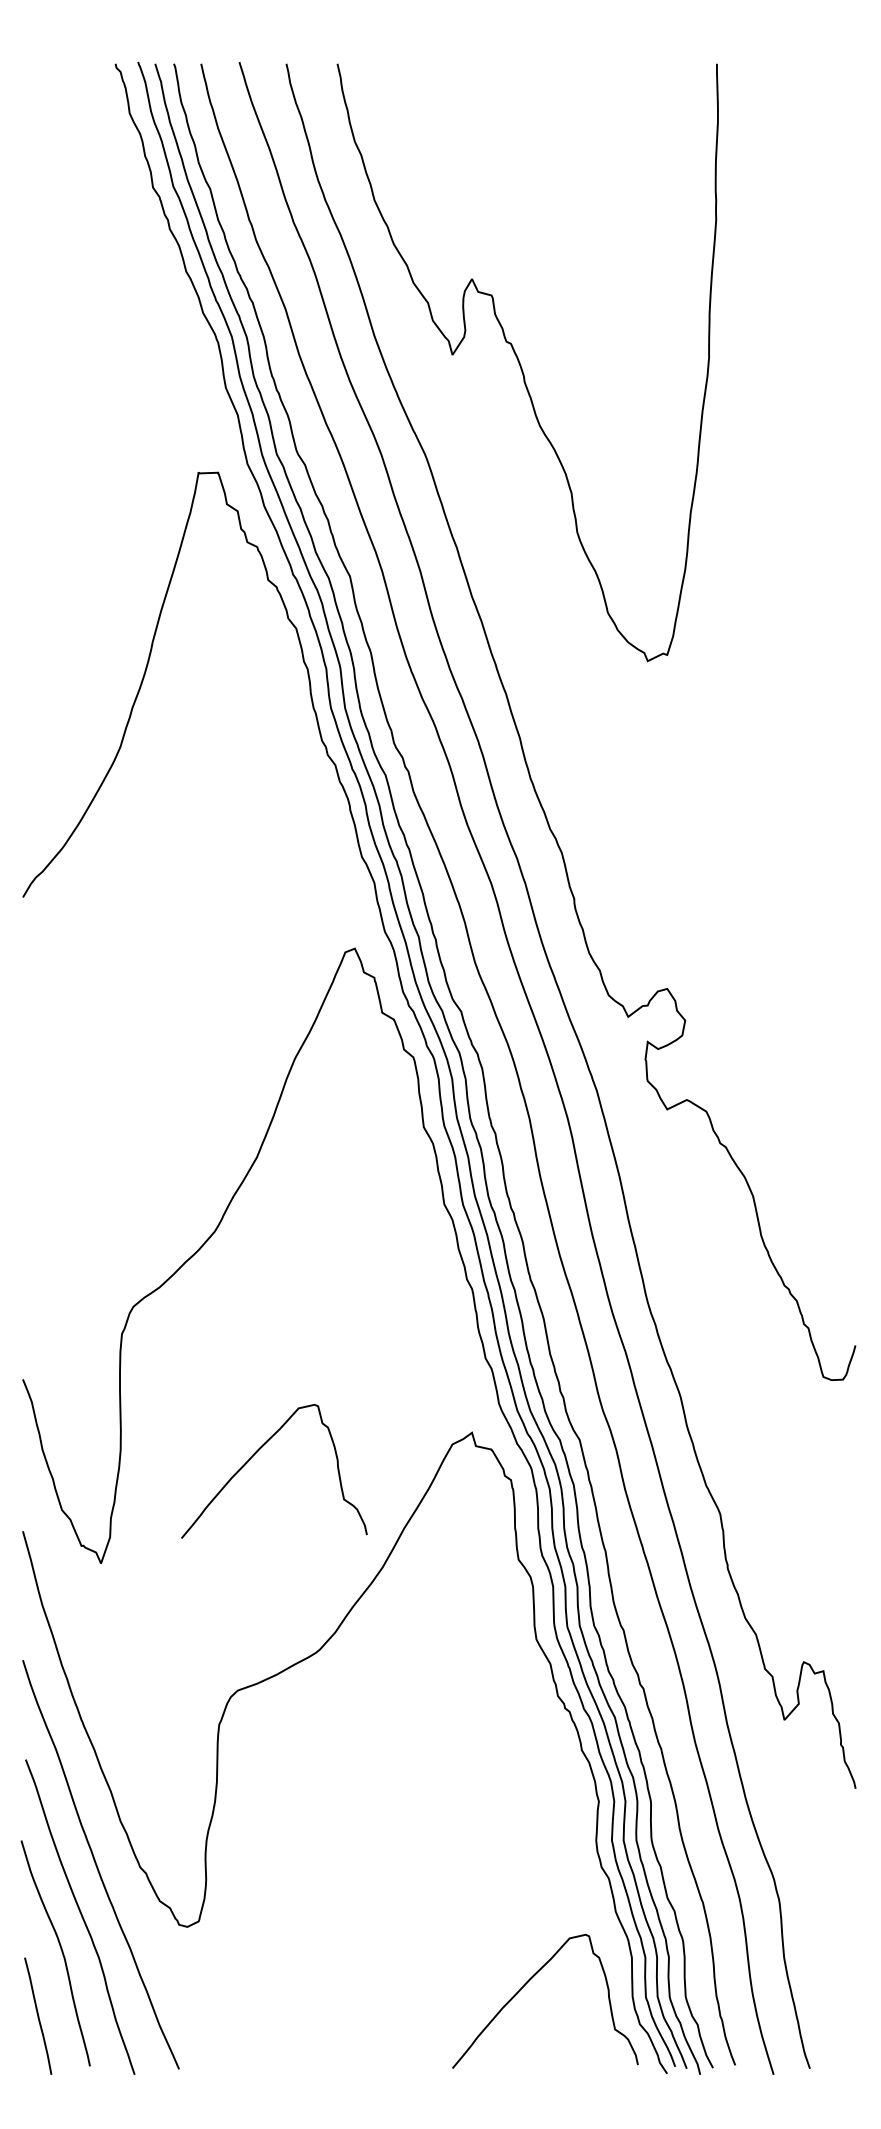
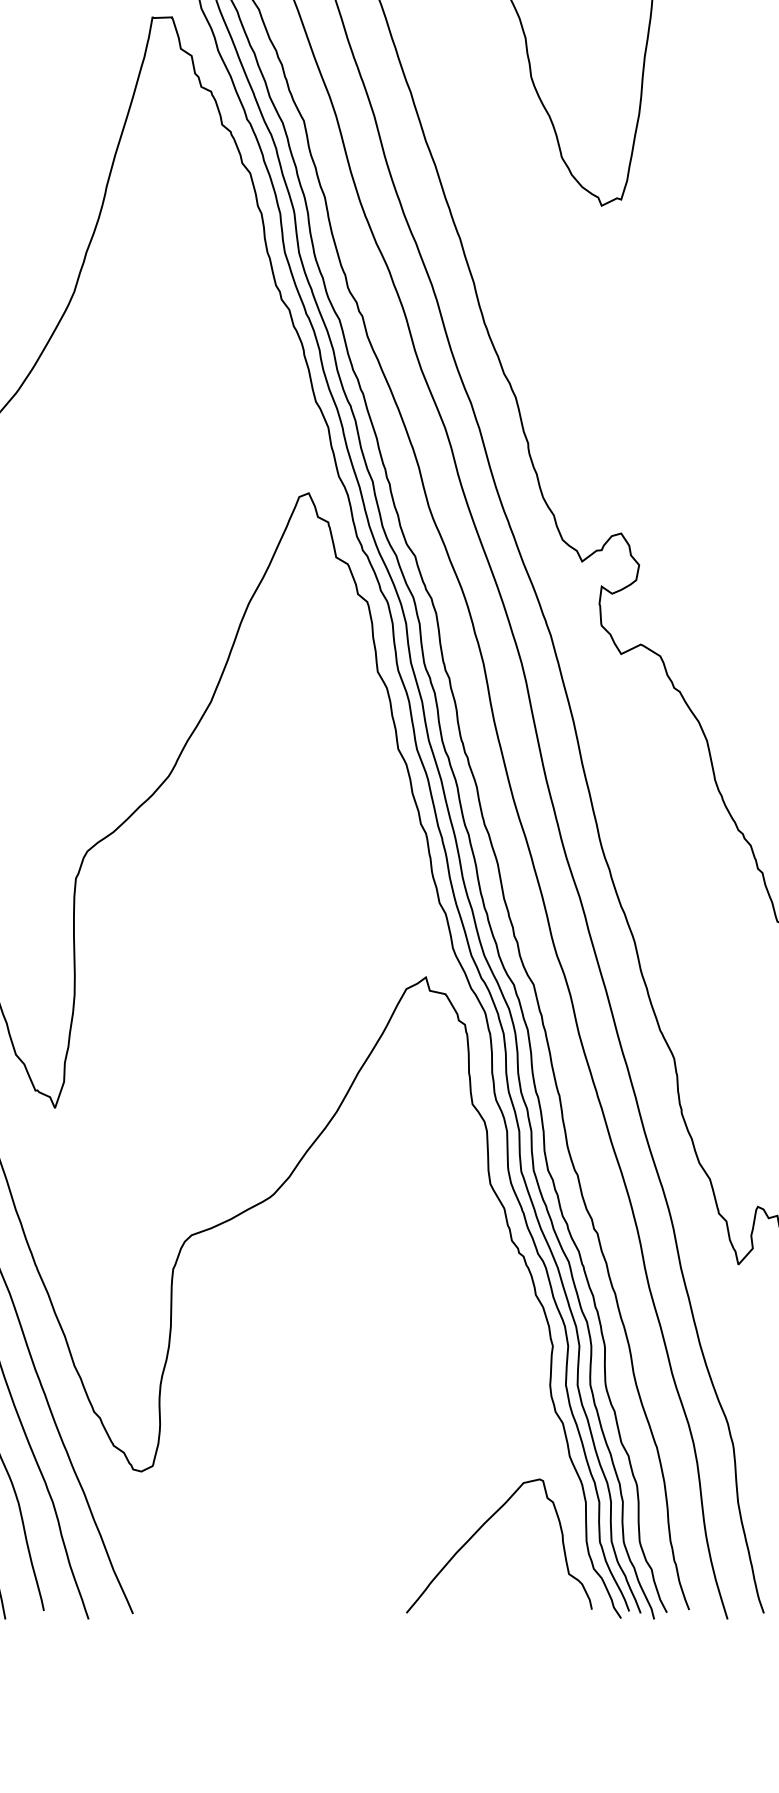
curve: (257, 1452) -> (211, 997), removed

